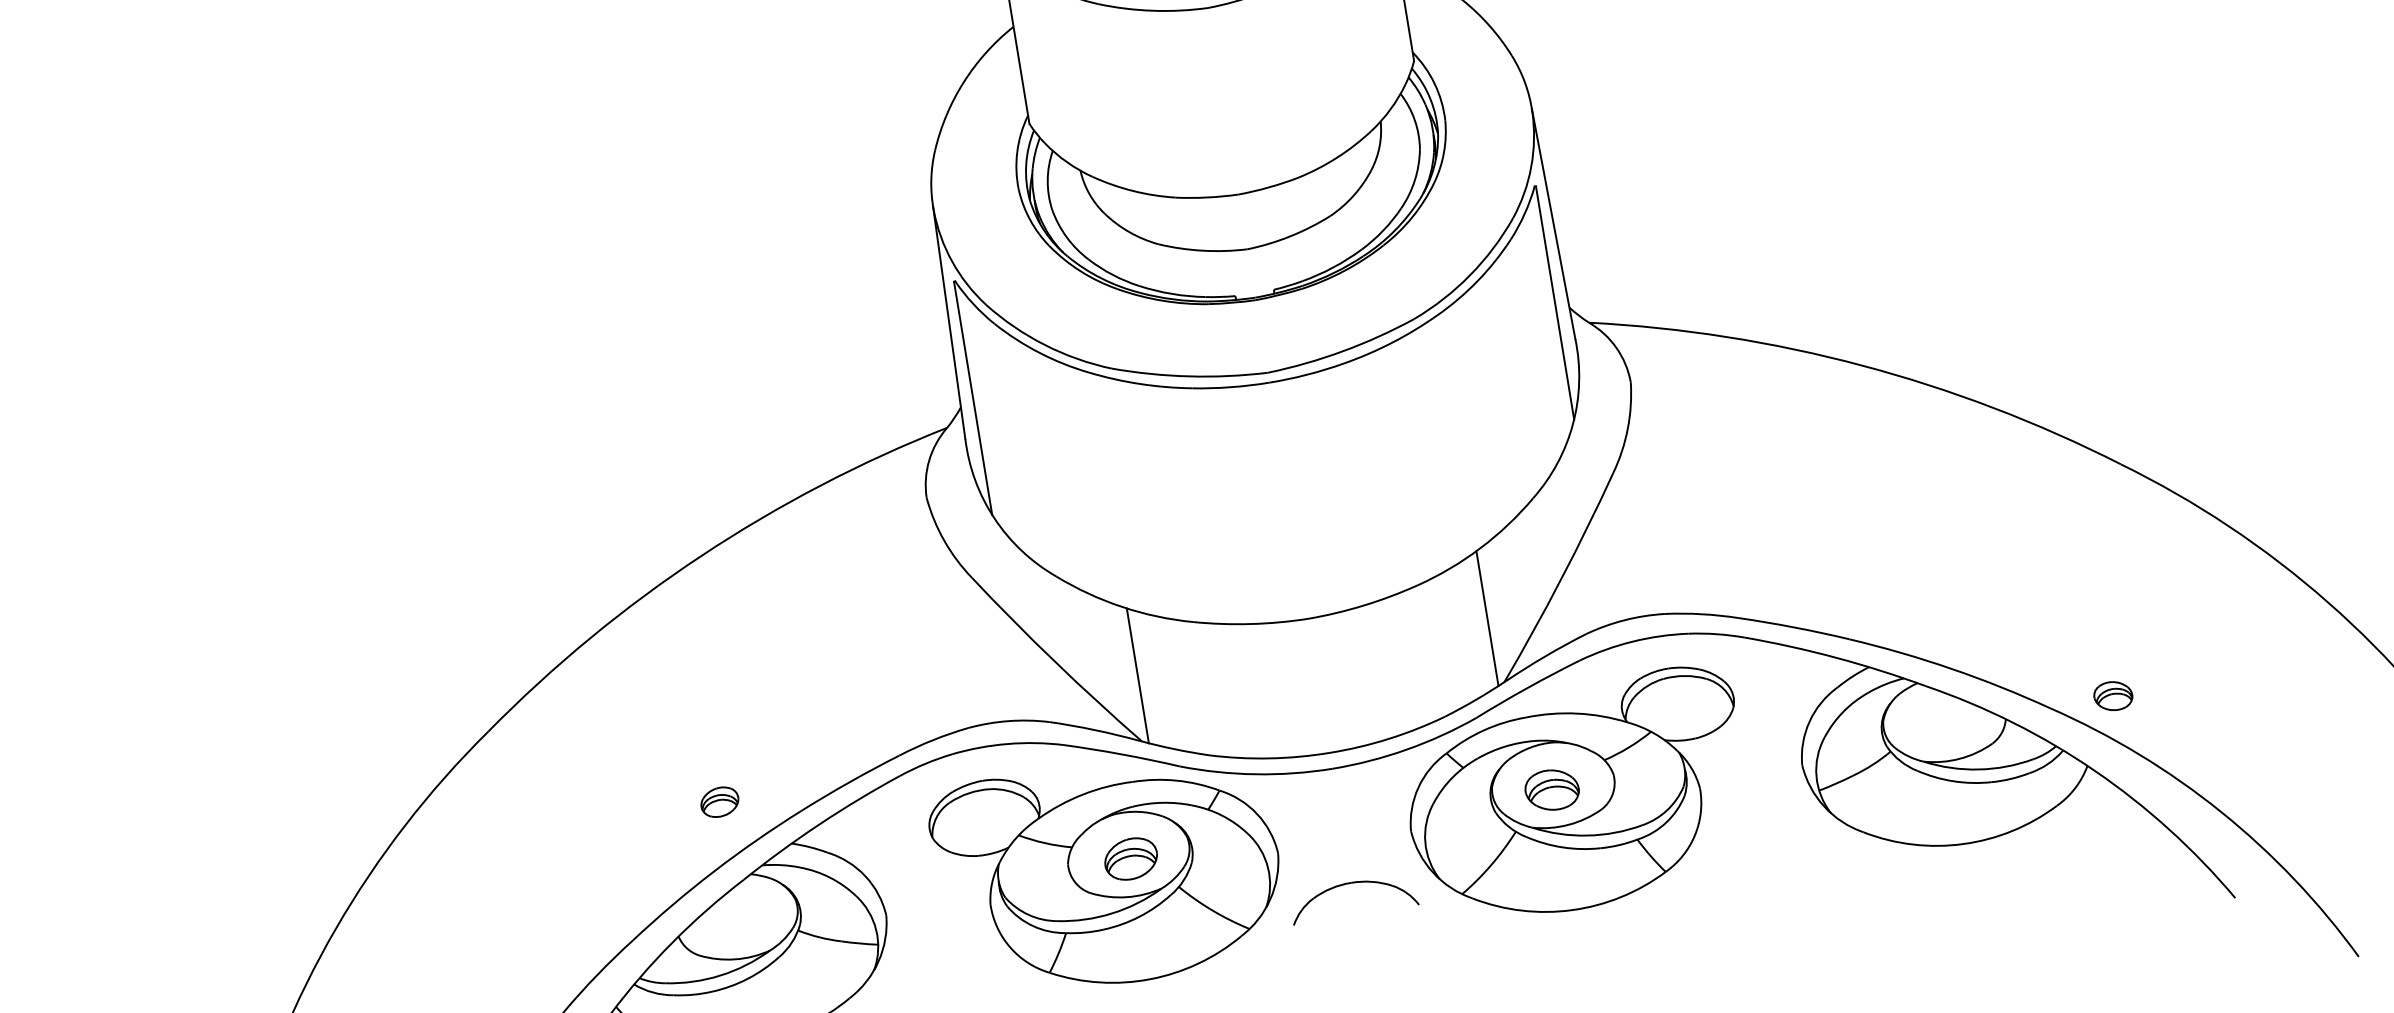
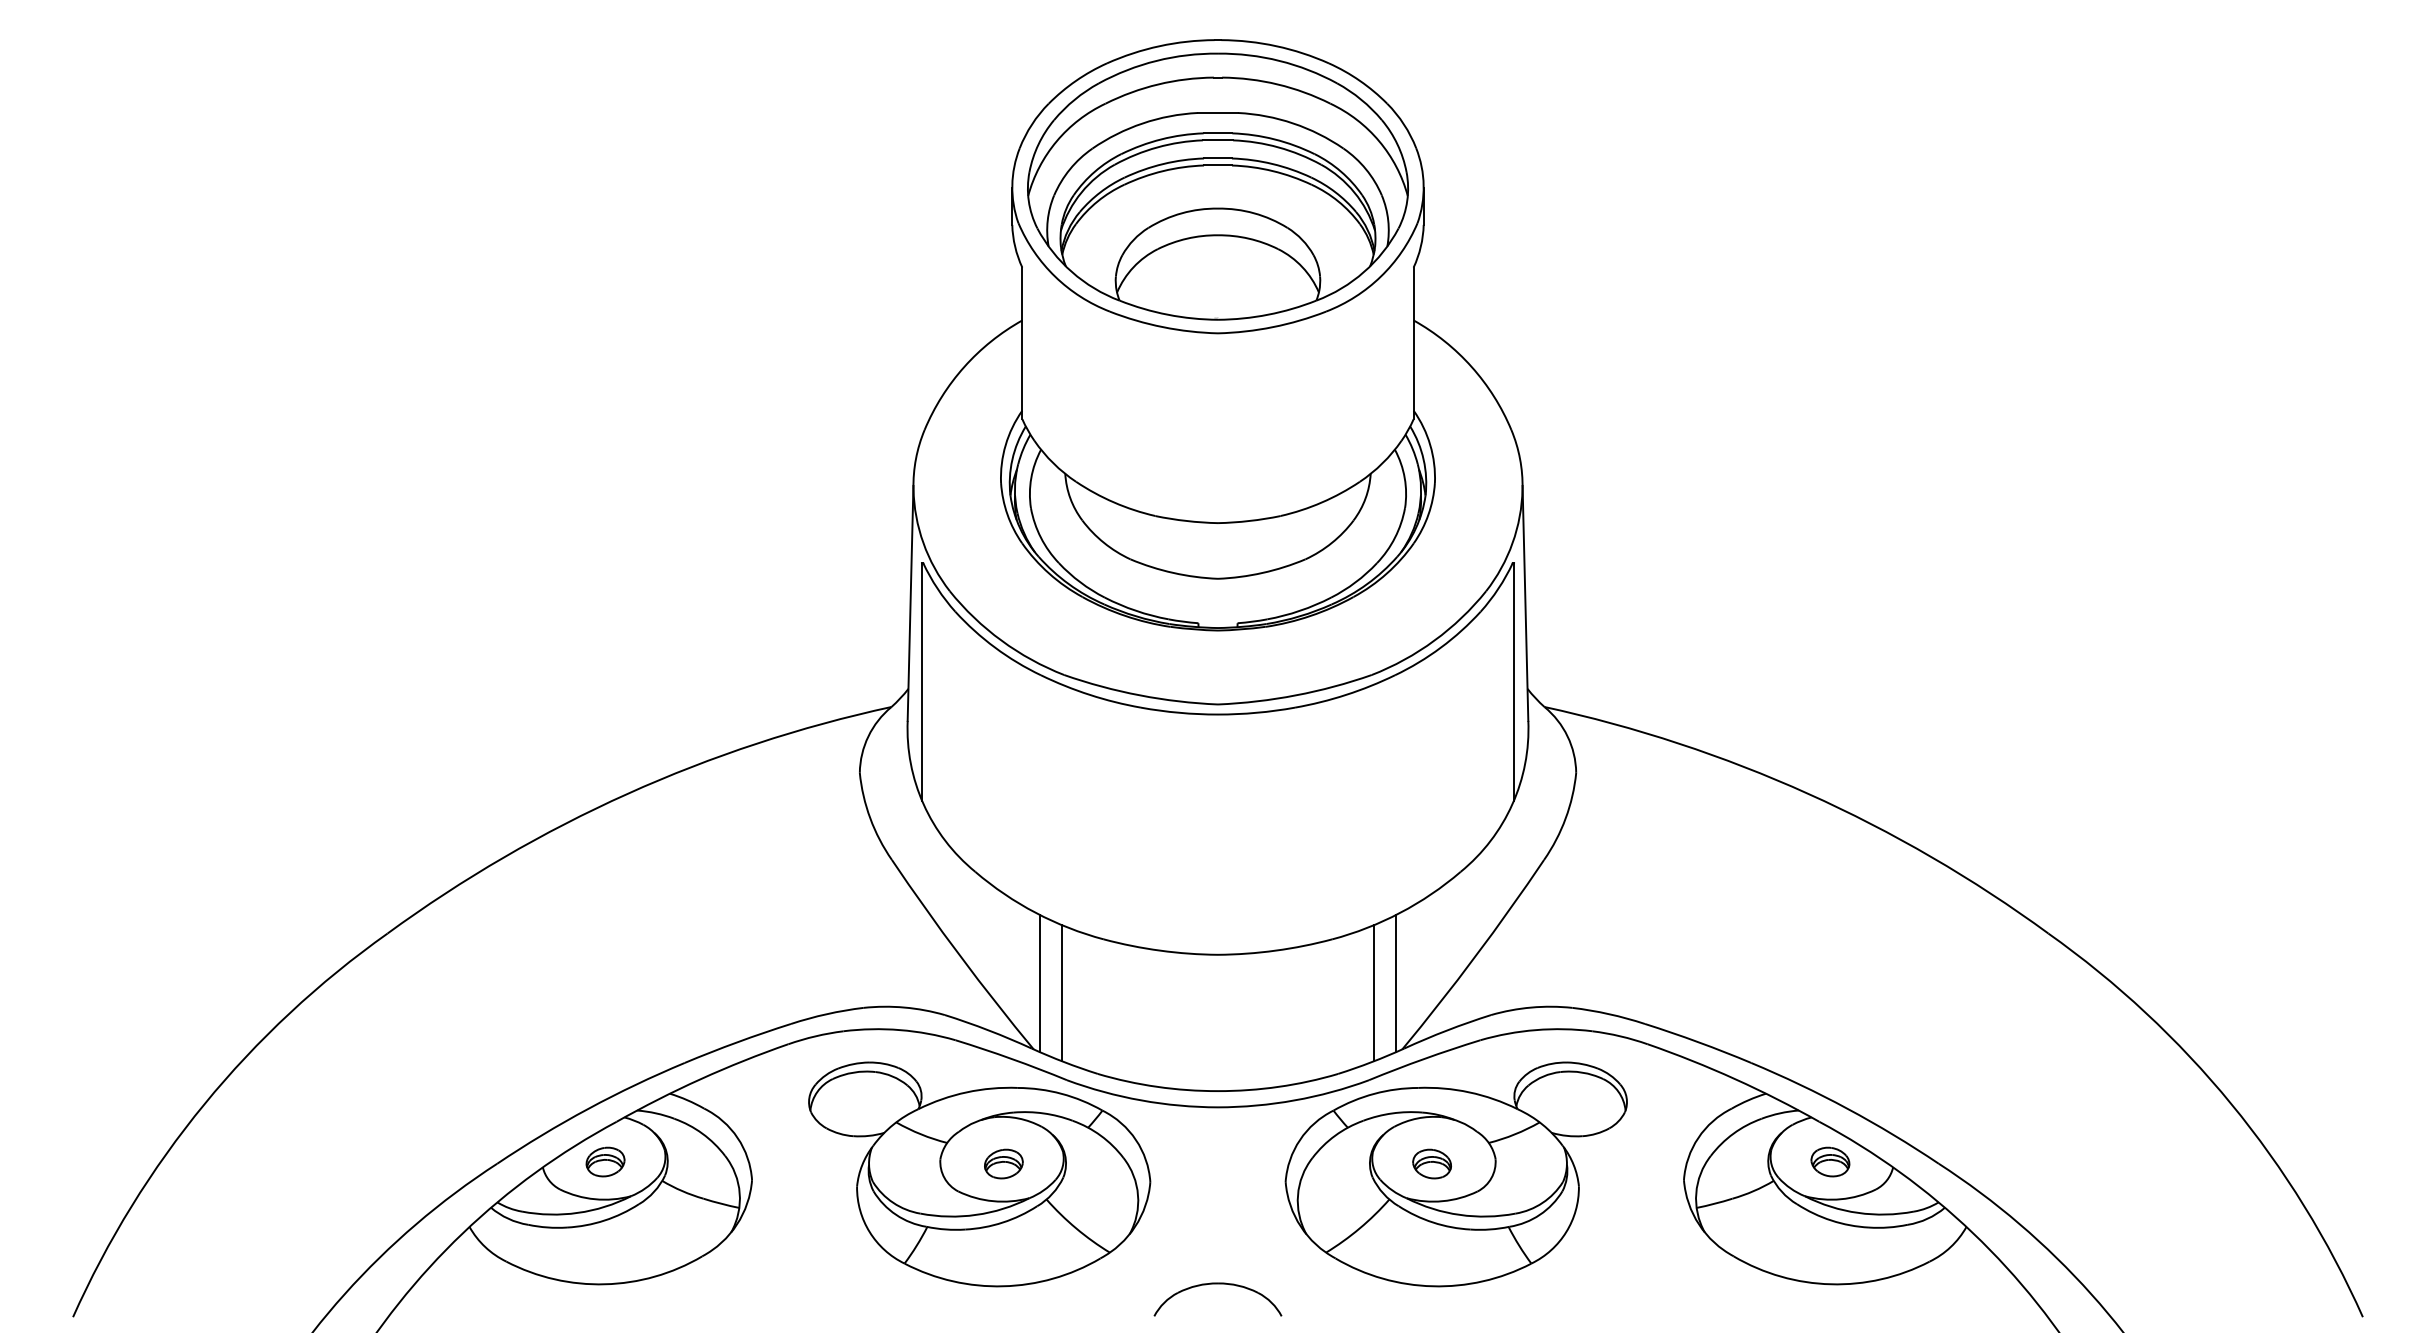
line: (1467, 631) -> (1373, 993), added
line: (1161, 681) -> (1062, 993), added
part: (2113, 695) -> (1830, 1161), moved
part: (1551, 789) -> (1431, 1163), size x0.71
part: (719, 801) -> (605, 1161), moved
part: (1130, 858) -> (1003, 1163), size x0.71
part: (1350, 884) -> (1217, 1284), moved

